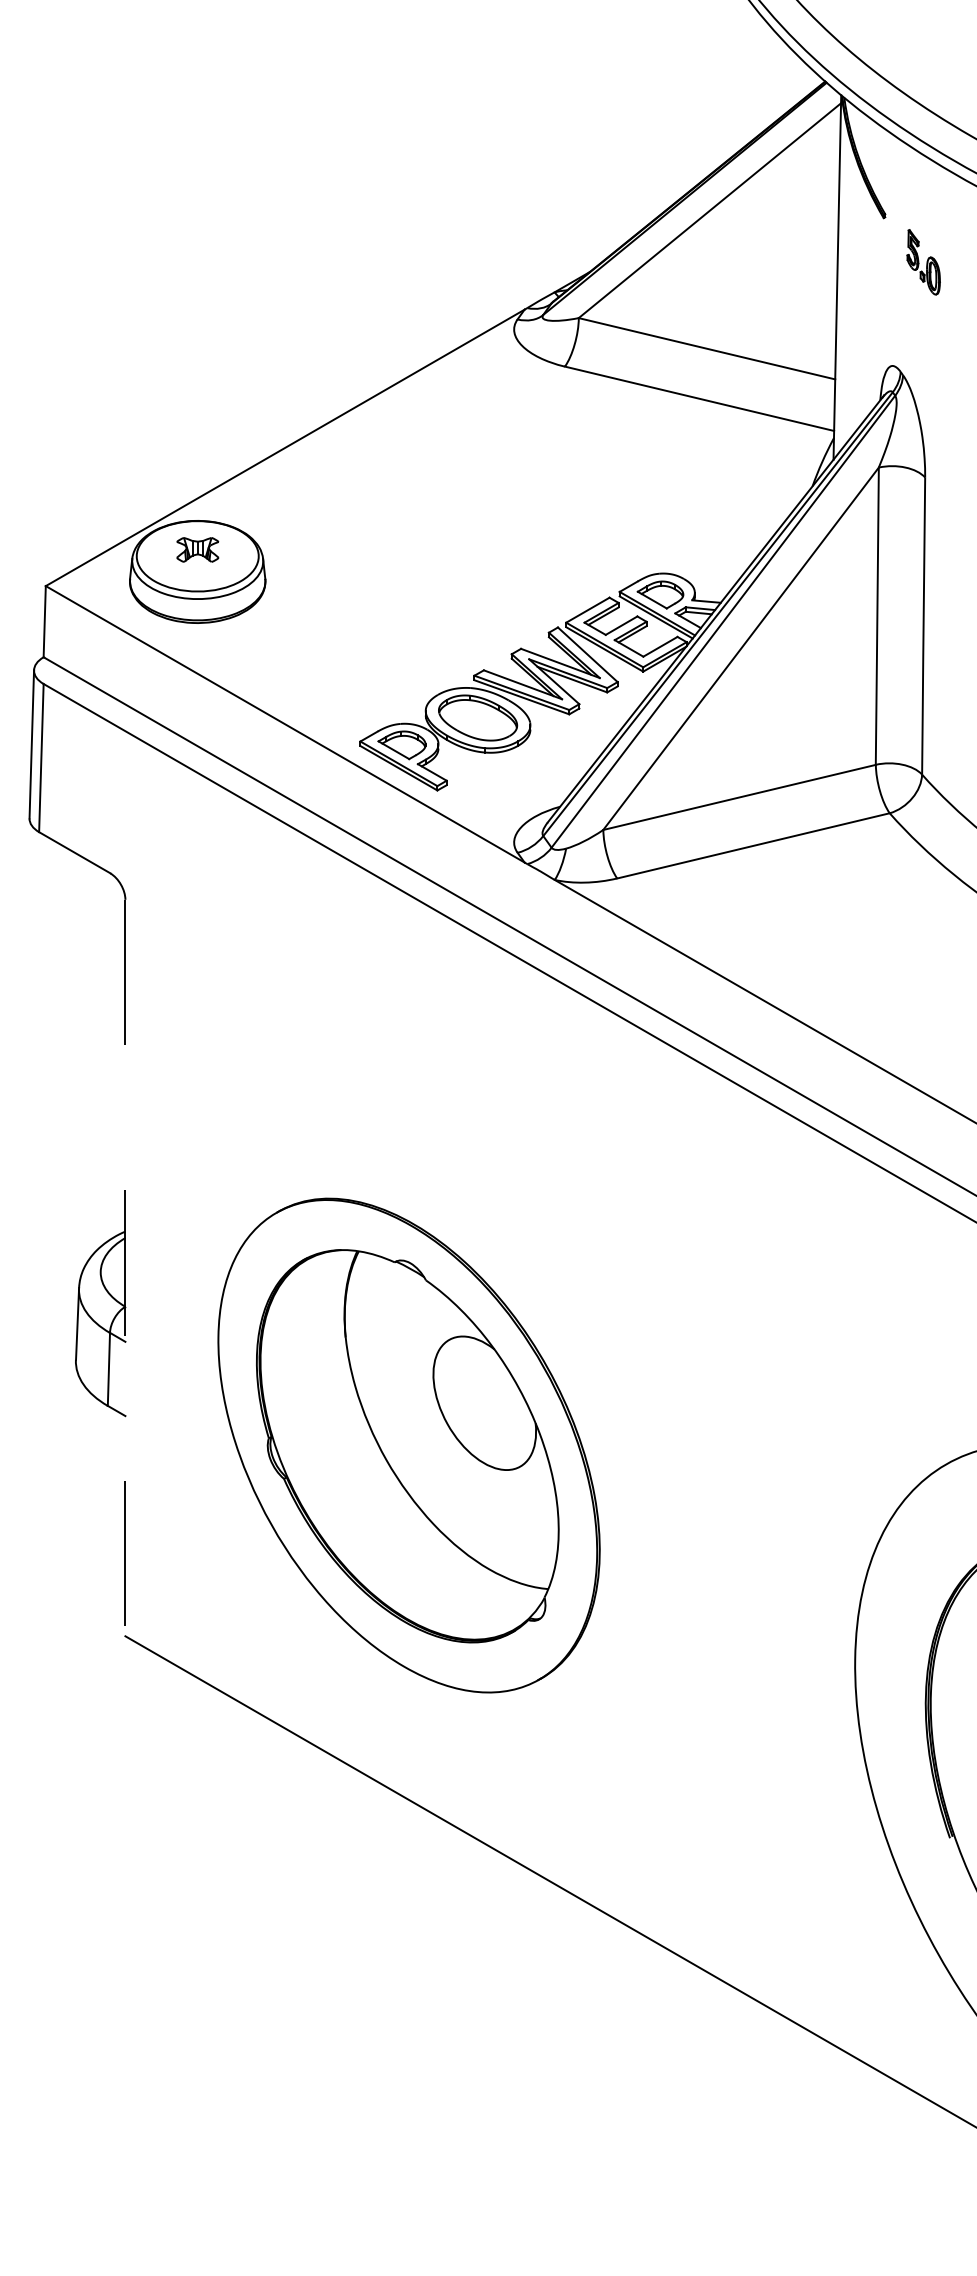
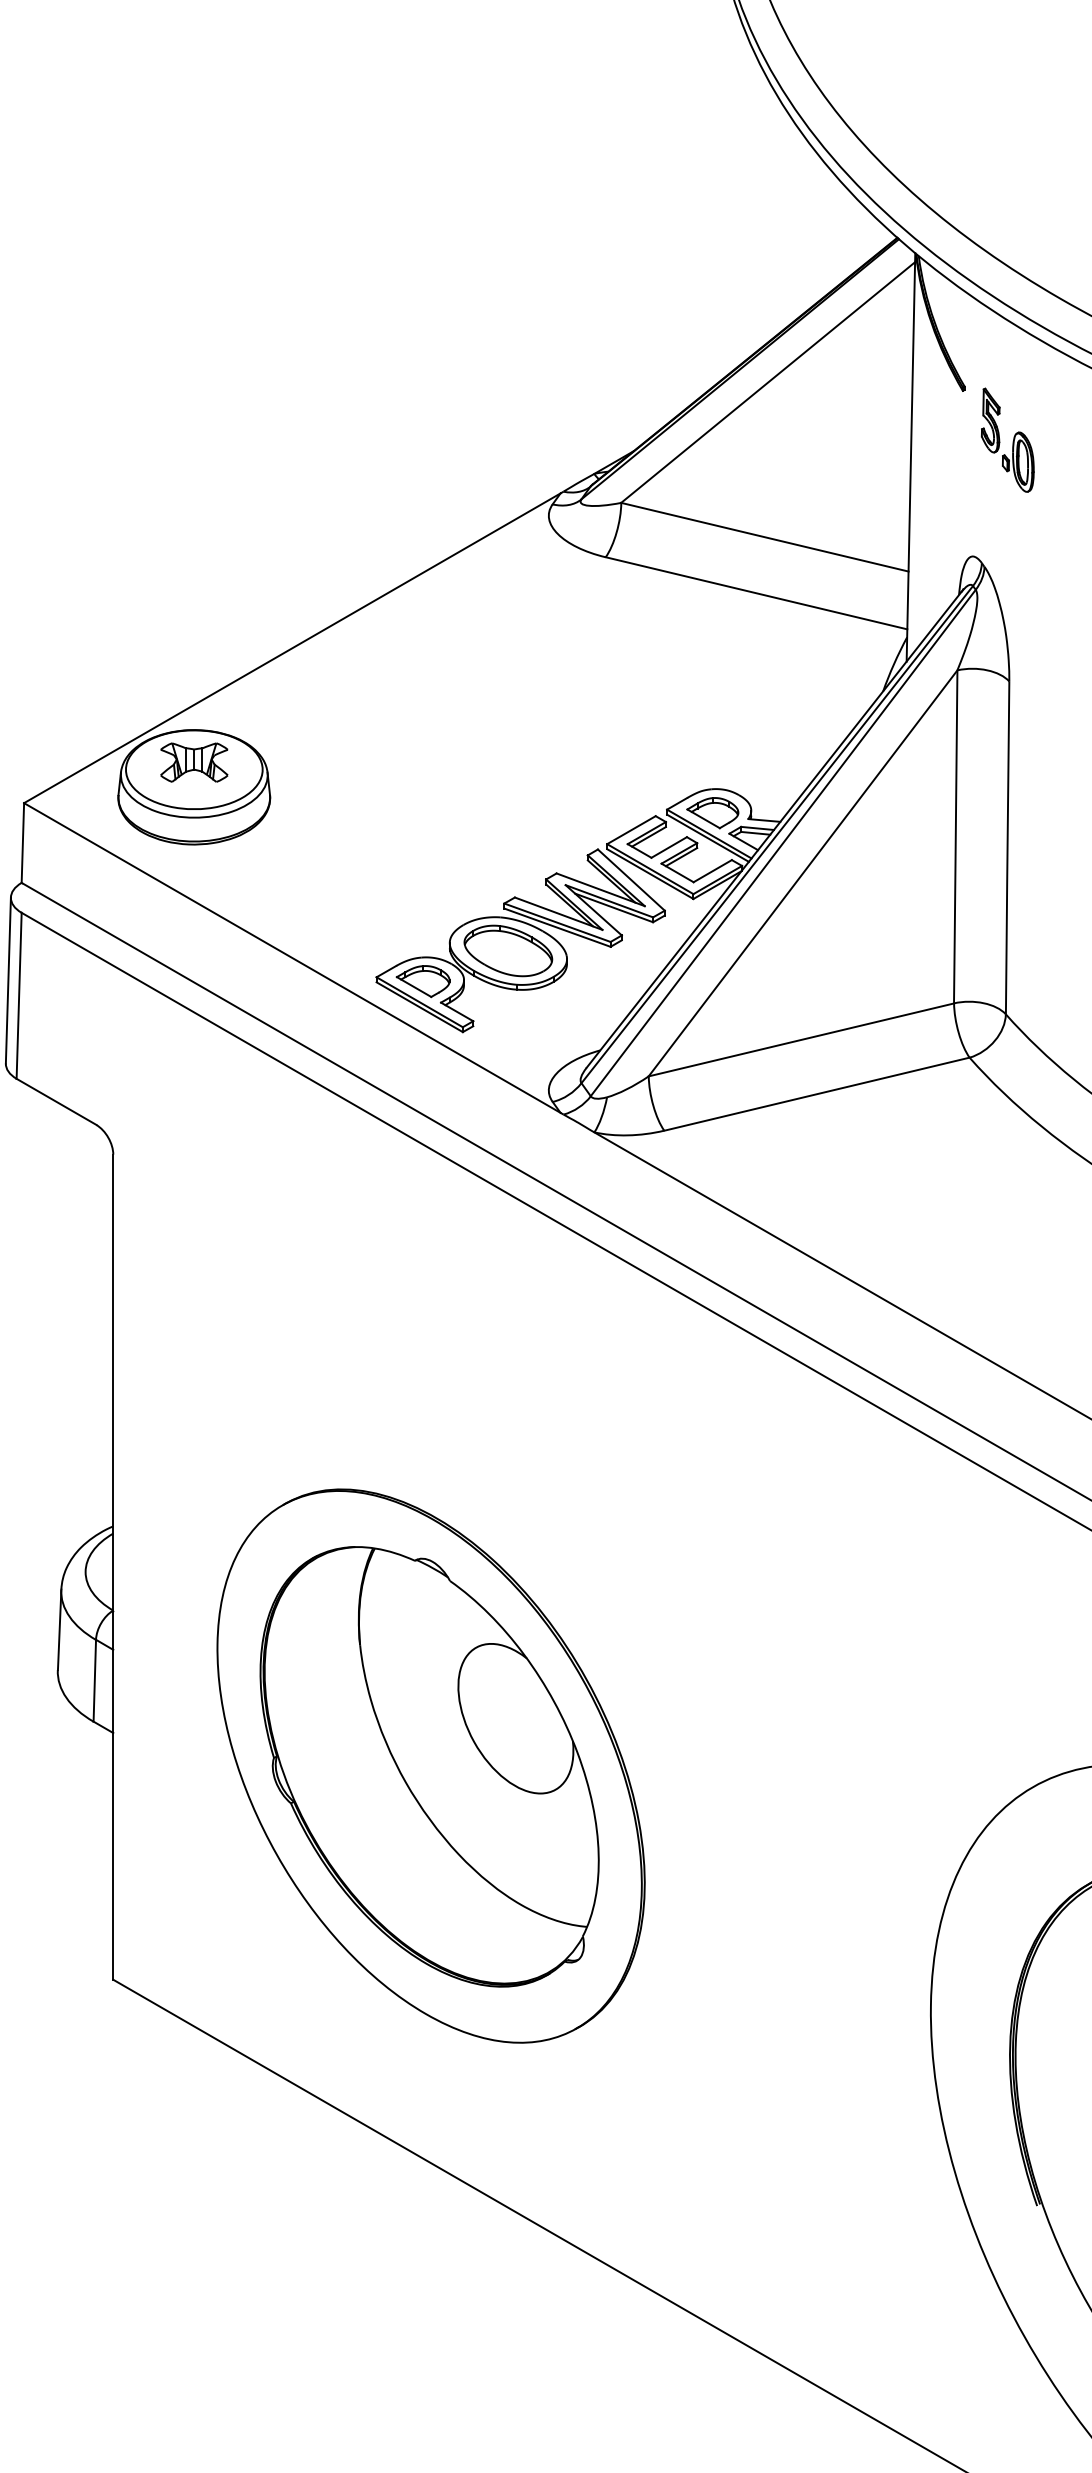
part: (923, 262) -> (1007, 440), size x1.43
part: (197, 549) -> (194, 762), size x1.43
line: (125, 1268) -> (113, 1567), dashed -> solid

